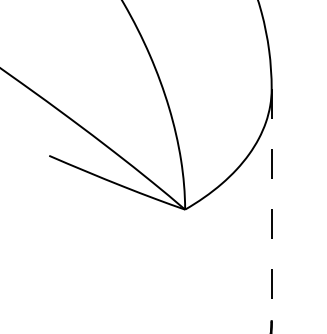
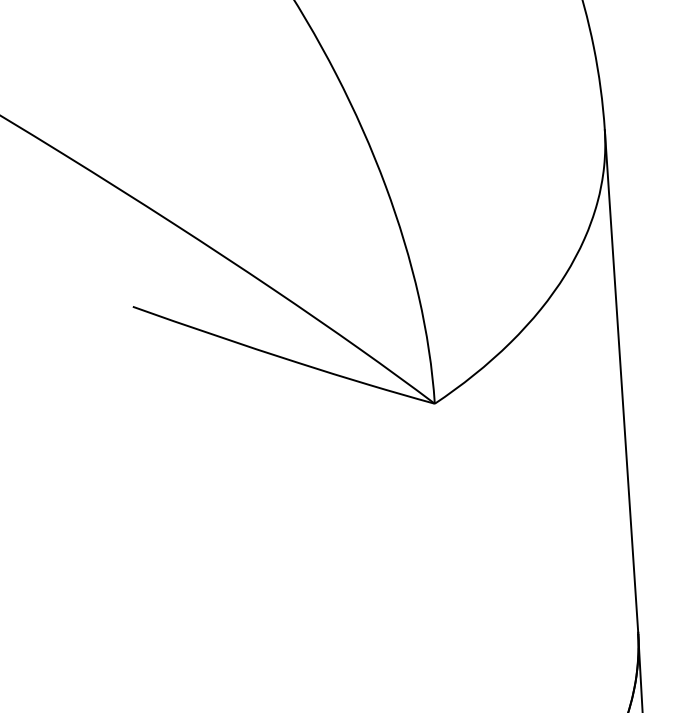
line: (271, 204) -> (621, 380), dashed -> solid

